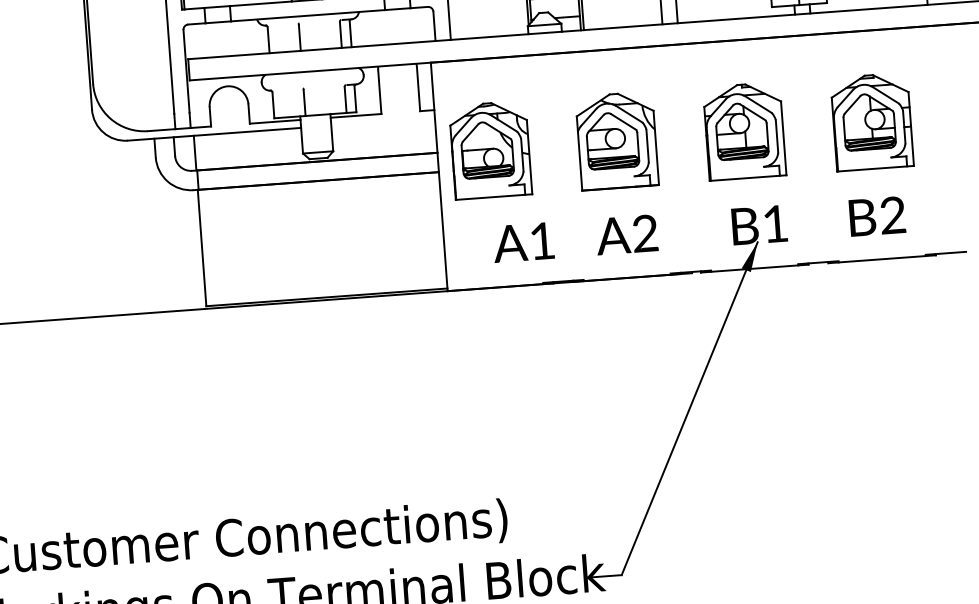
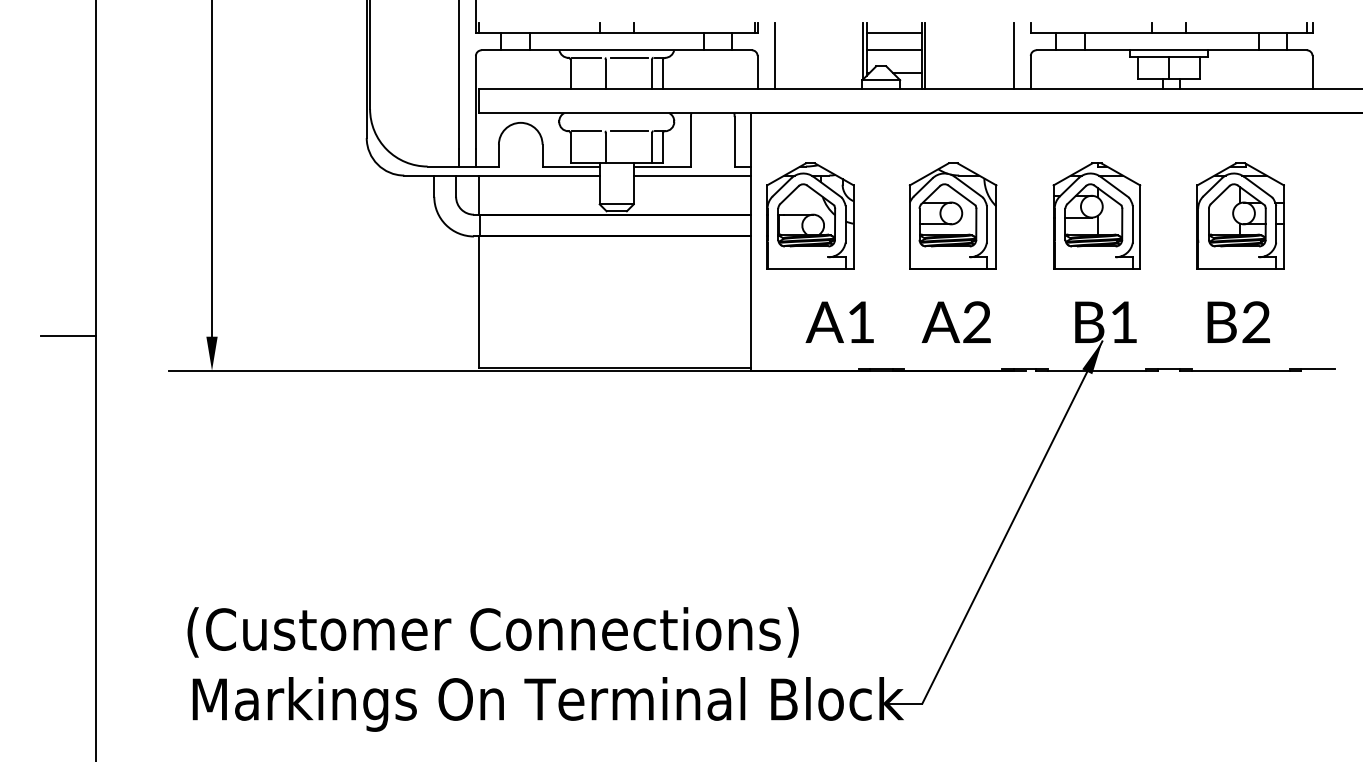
line: (319, 21) -> (629, 57), added
line: (281, 24) -> (586, 57), added
line: (324, 86) -> (629, 131), added
line: (286, 89) -> (586, 131), added
line: (382, 121) -> (691, 175), added

